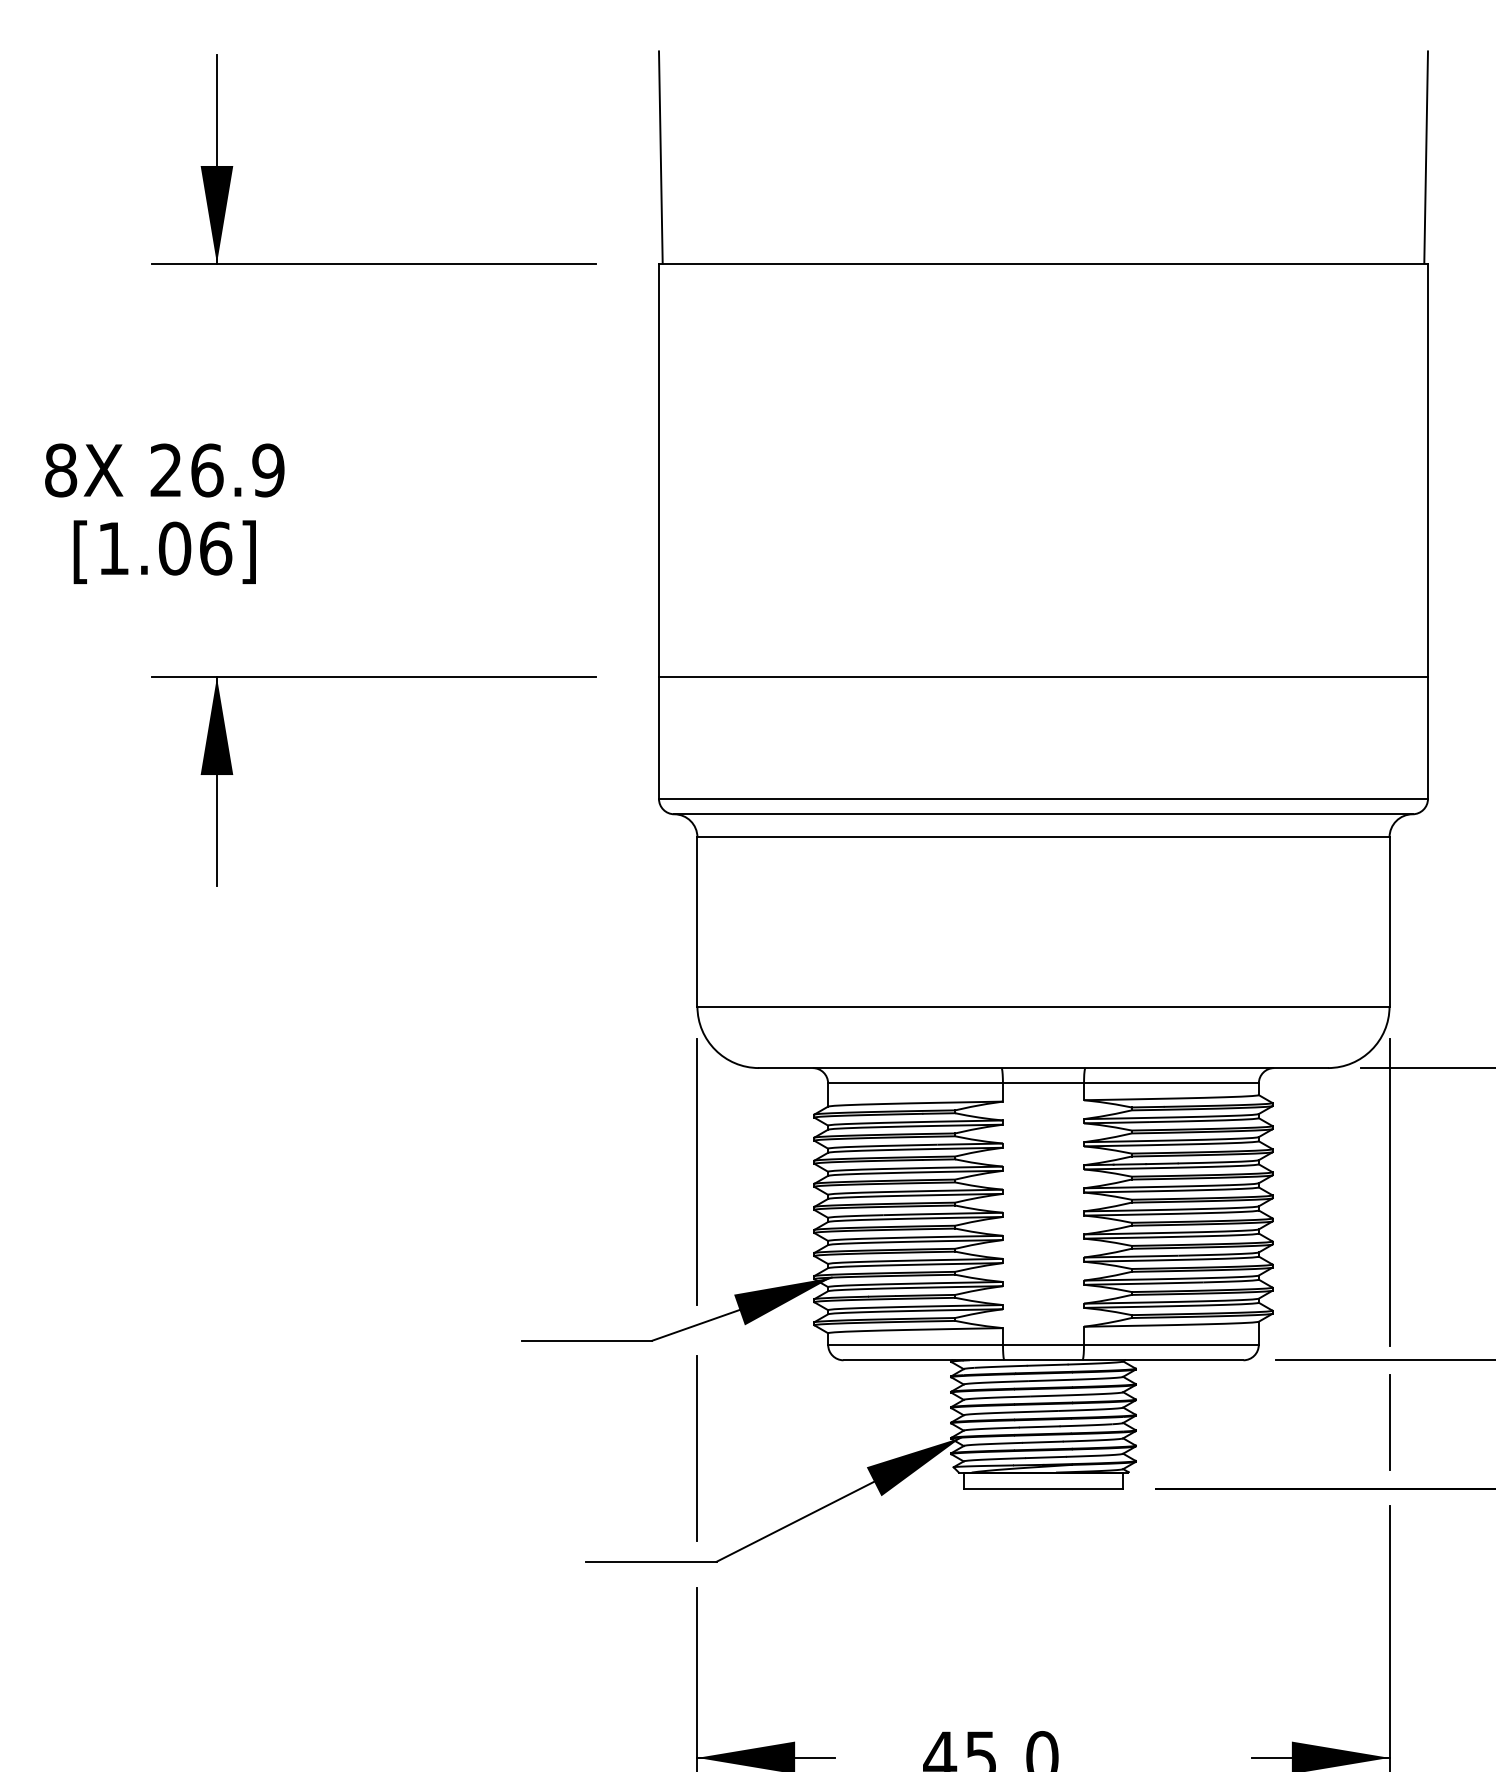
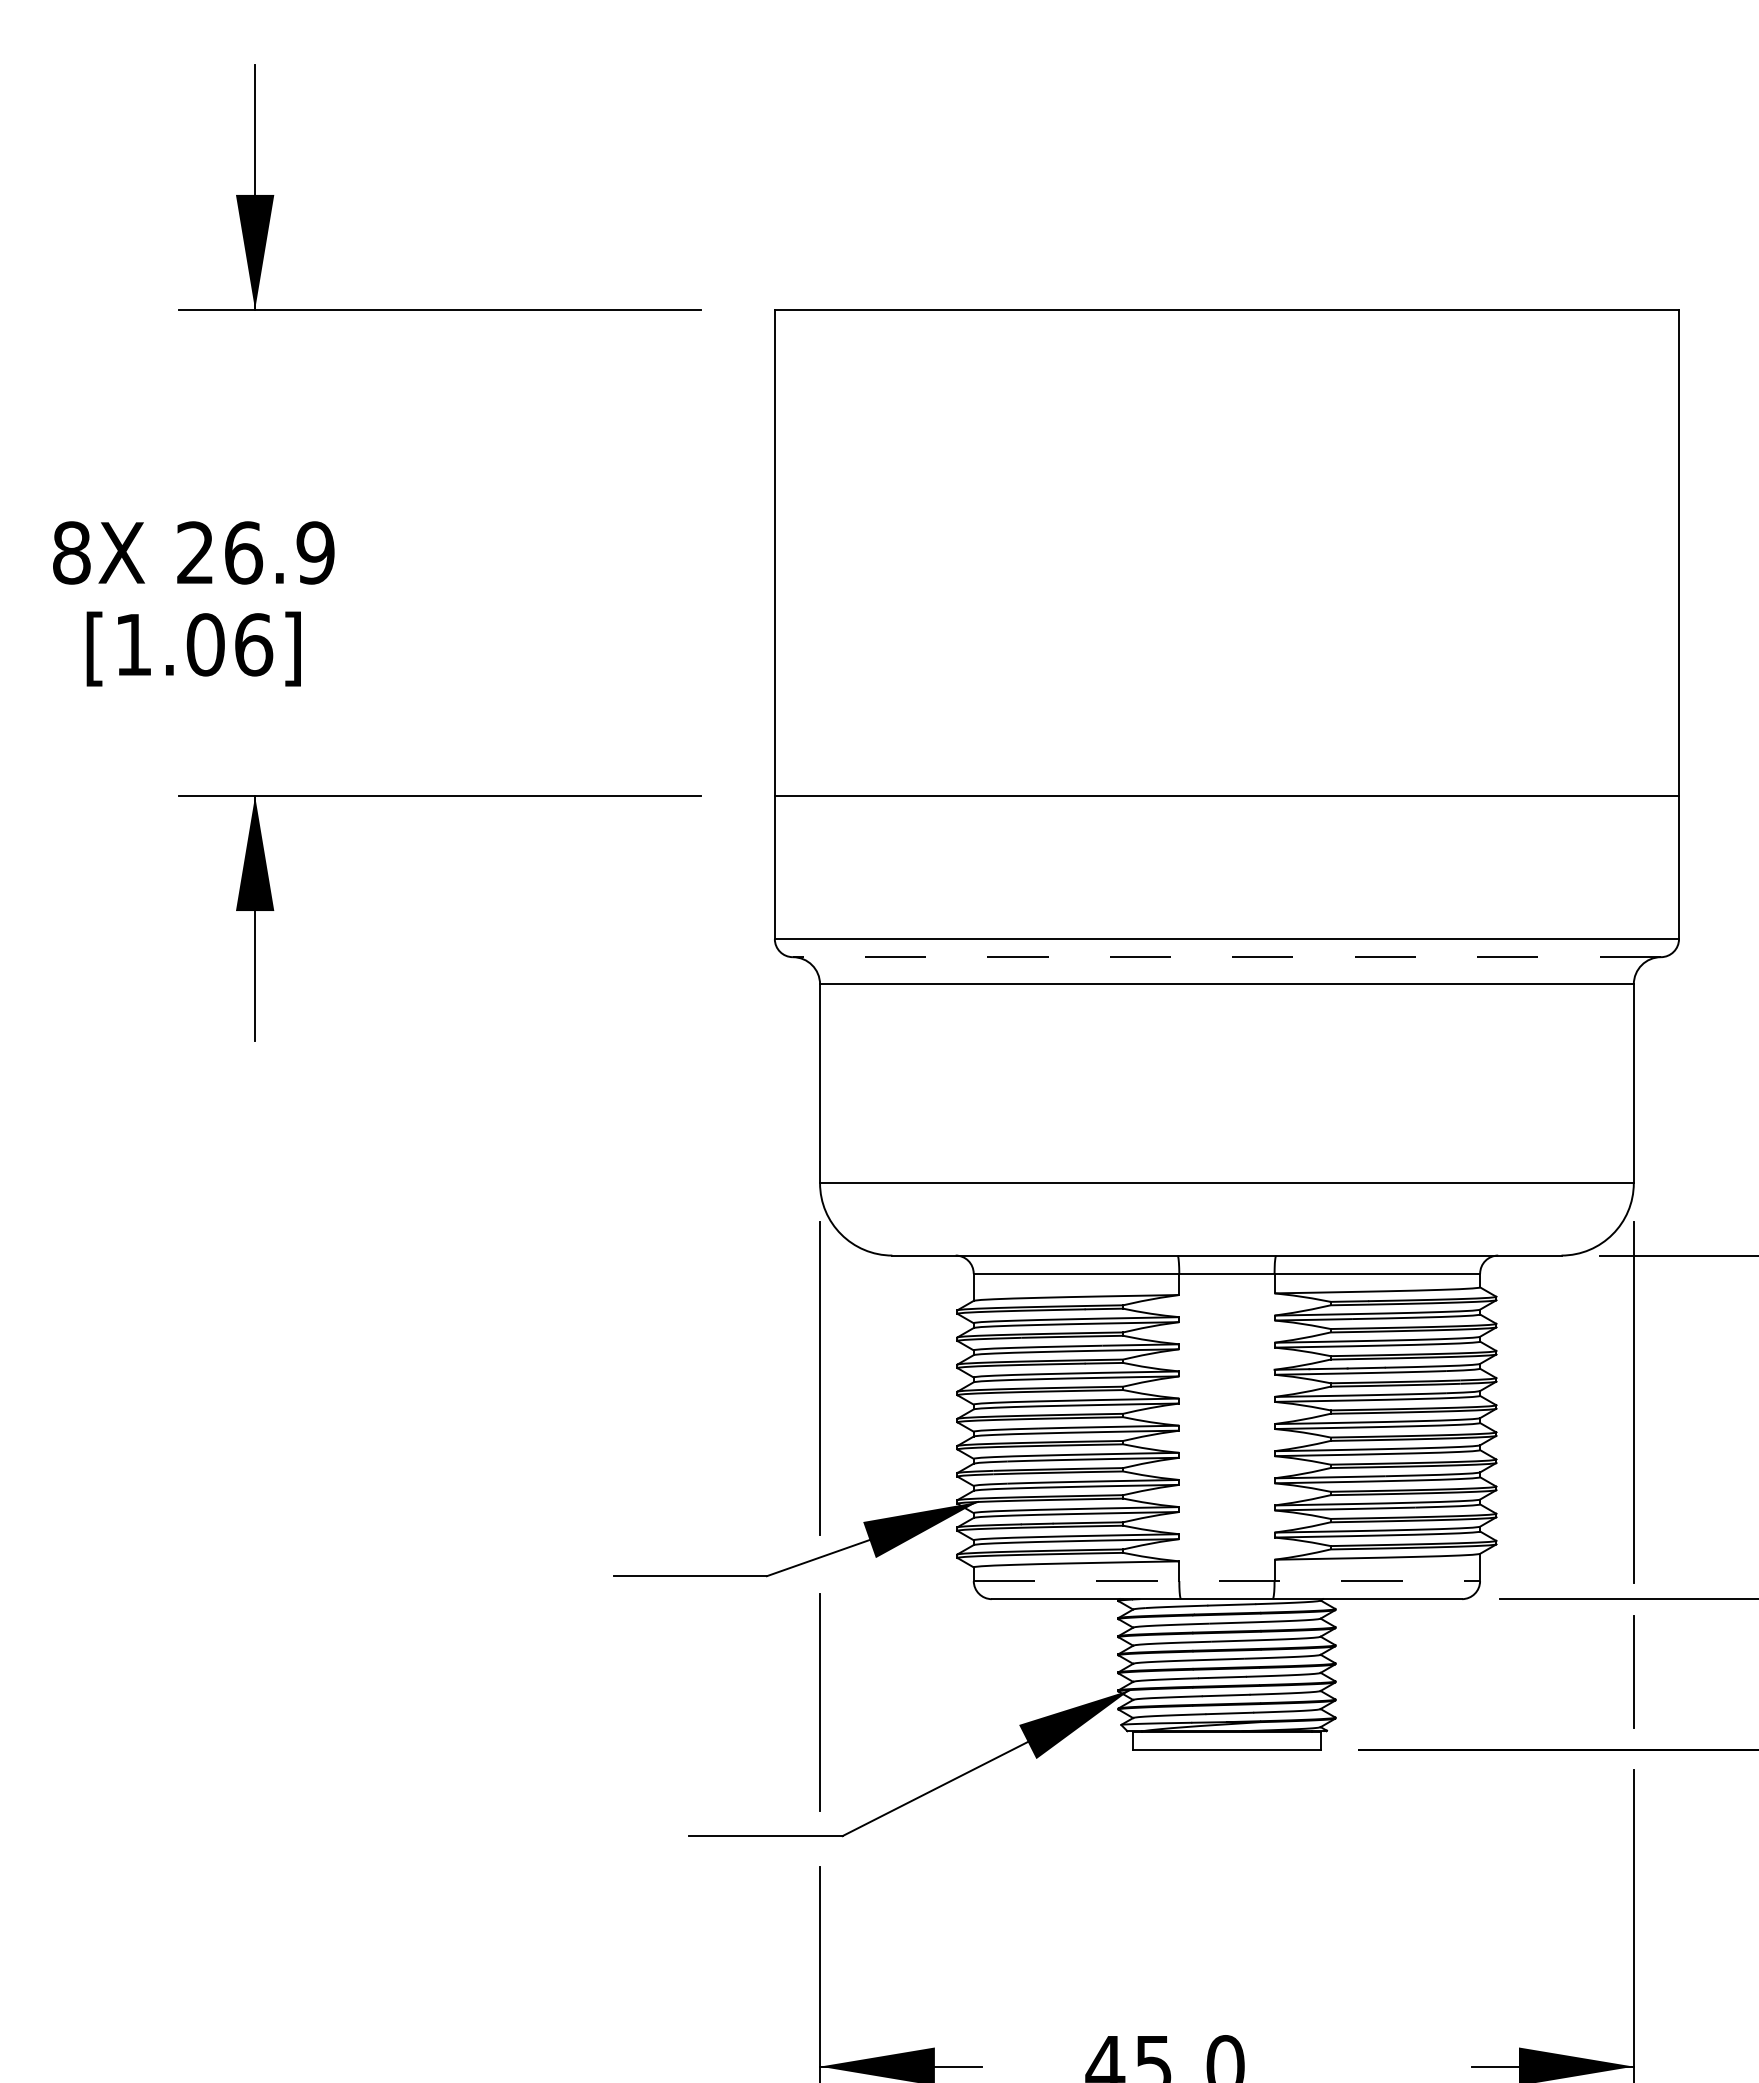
line: (660, 157) -> (776, 184), removed
line: (1425, 157) -> (1676, 184), removed
line: (1043, 814) -> (1226, 957), solid -> dashed
line: (1043, 1345) -> (1227, 1581), solid -> dashed

